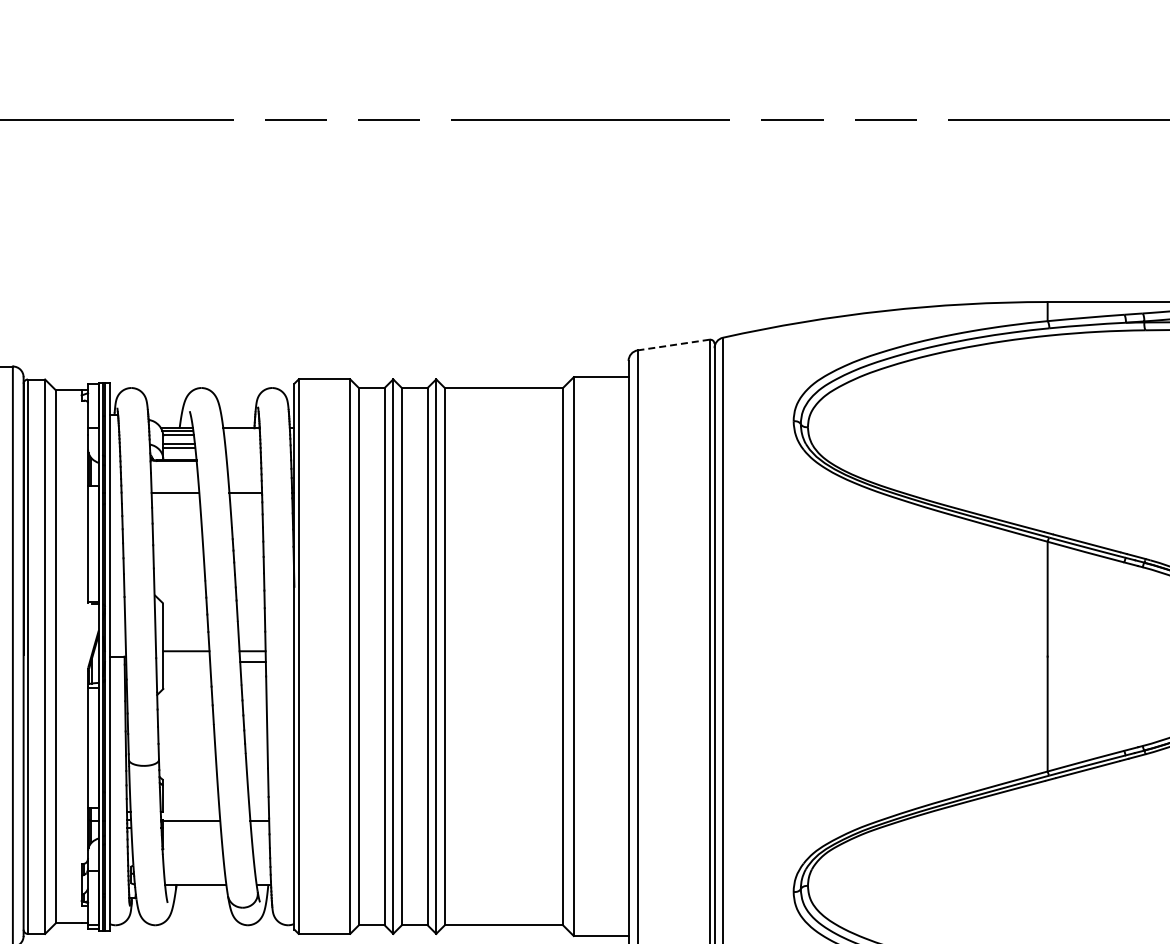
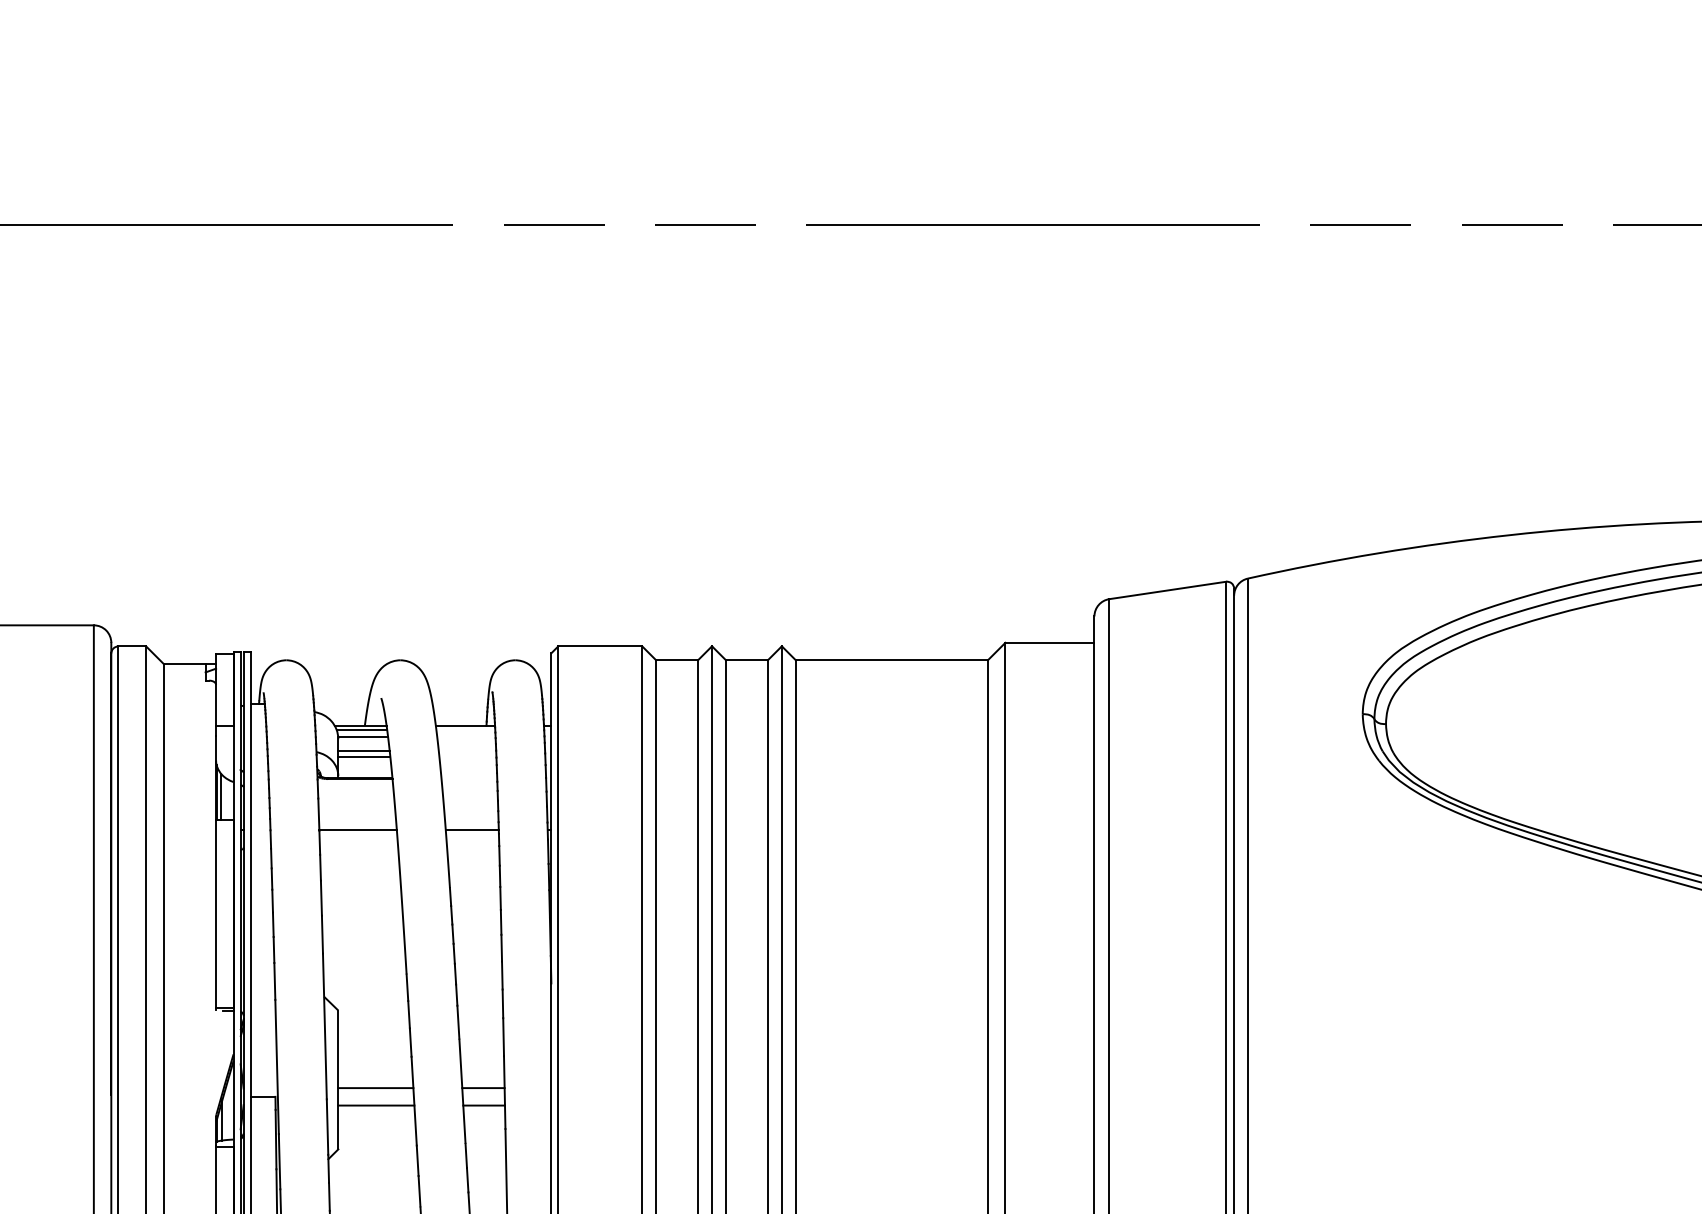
line: (673, 345) -> (1167, 591), dashed -> solid
line: (186, 662) -> (376, 1106), added

